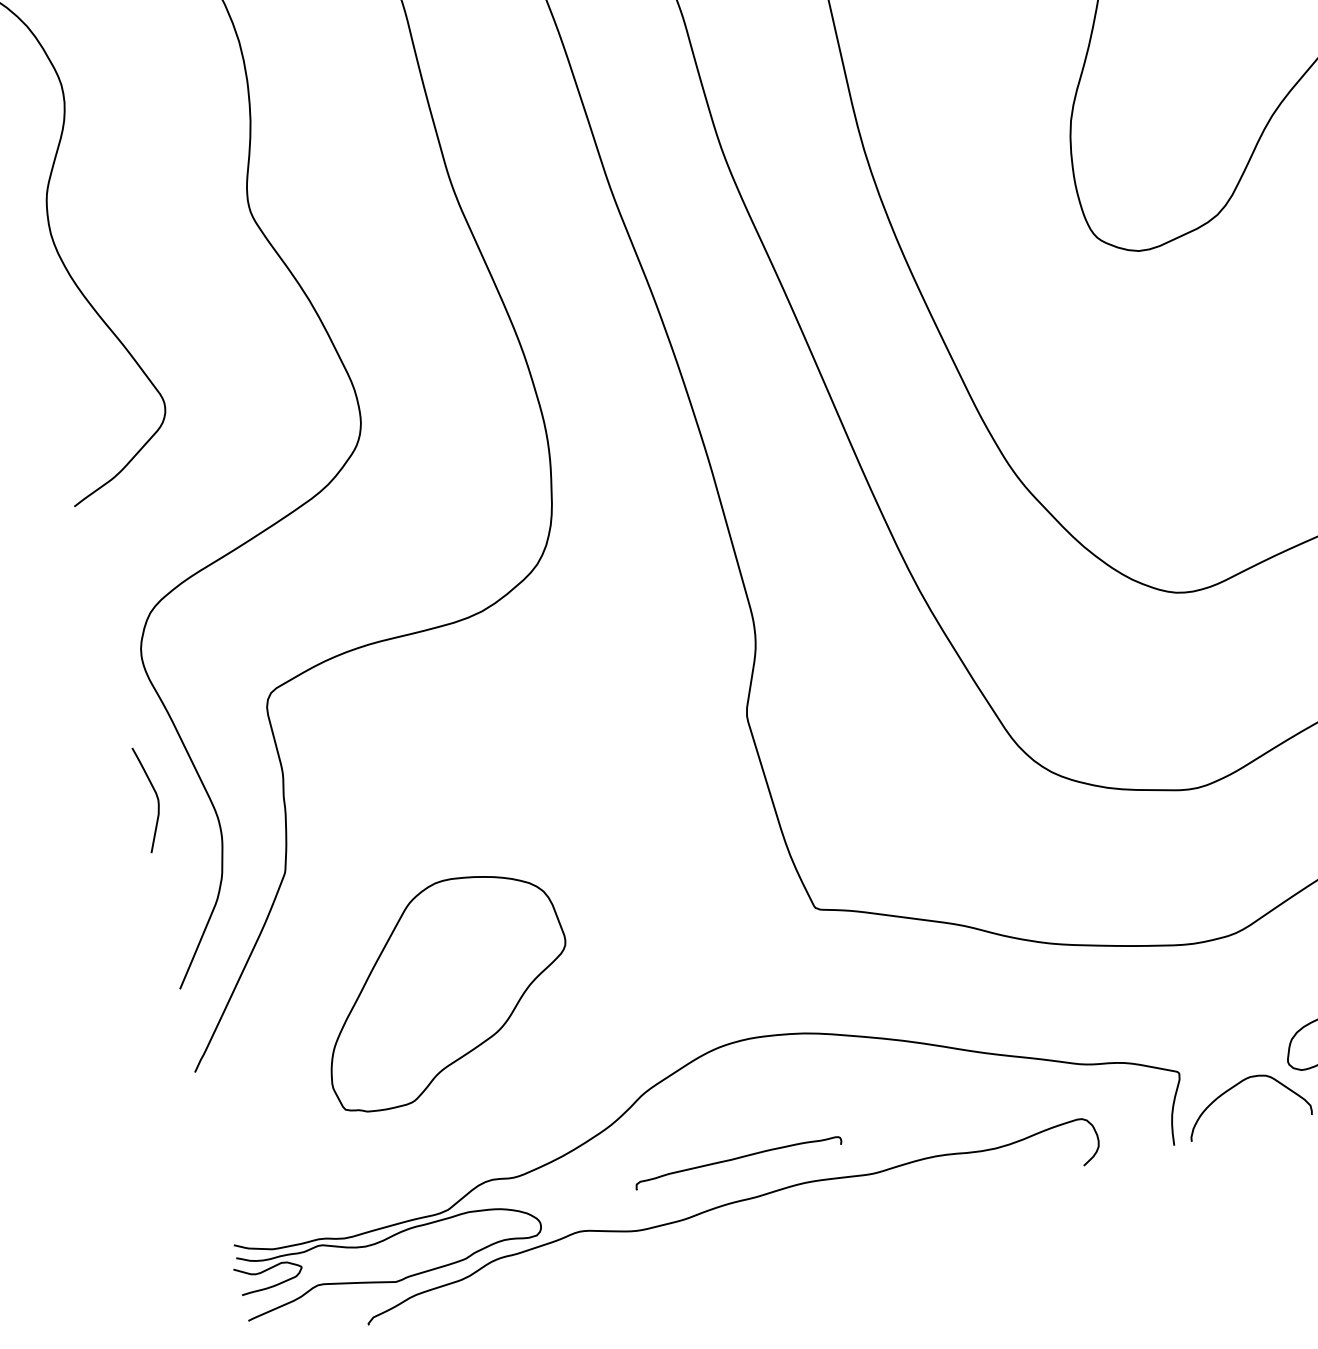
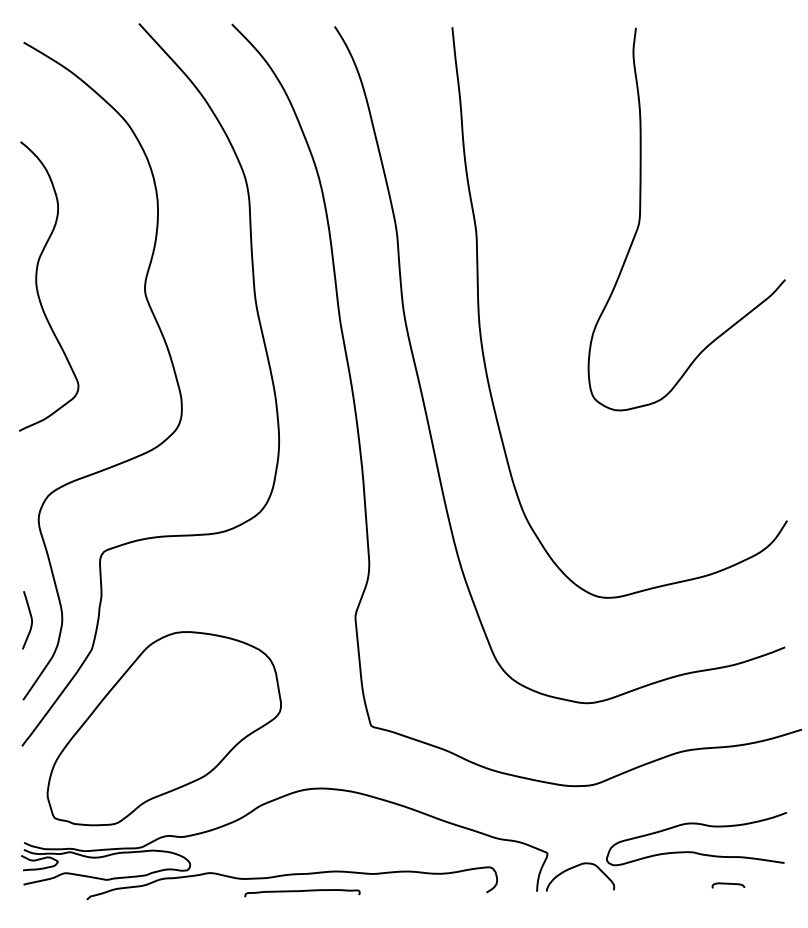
curve: (154, 794) -> (30, 618), moved
part: (442, 988) -> (163, 728), size x1.67
curve: (737, 1159) -> (302, 891), moved

